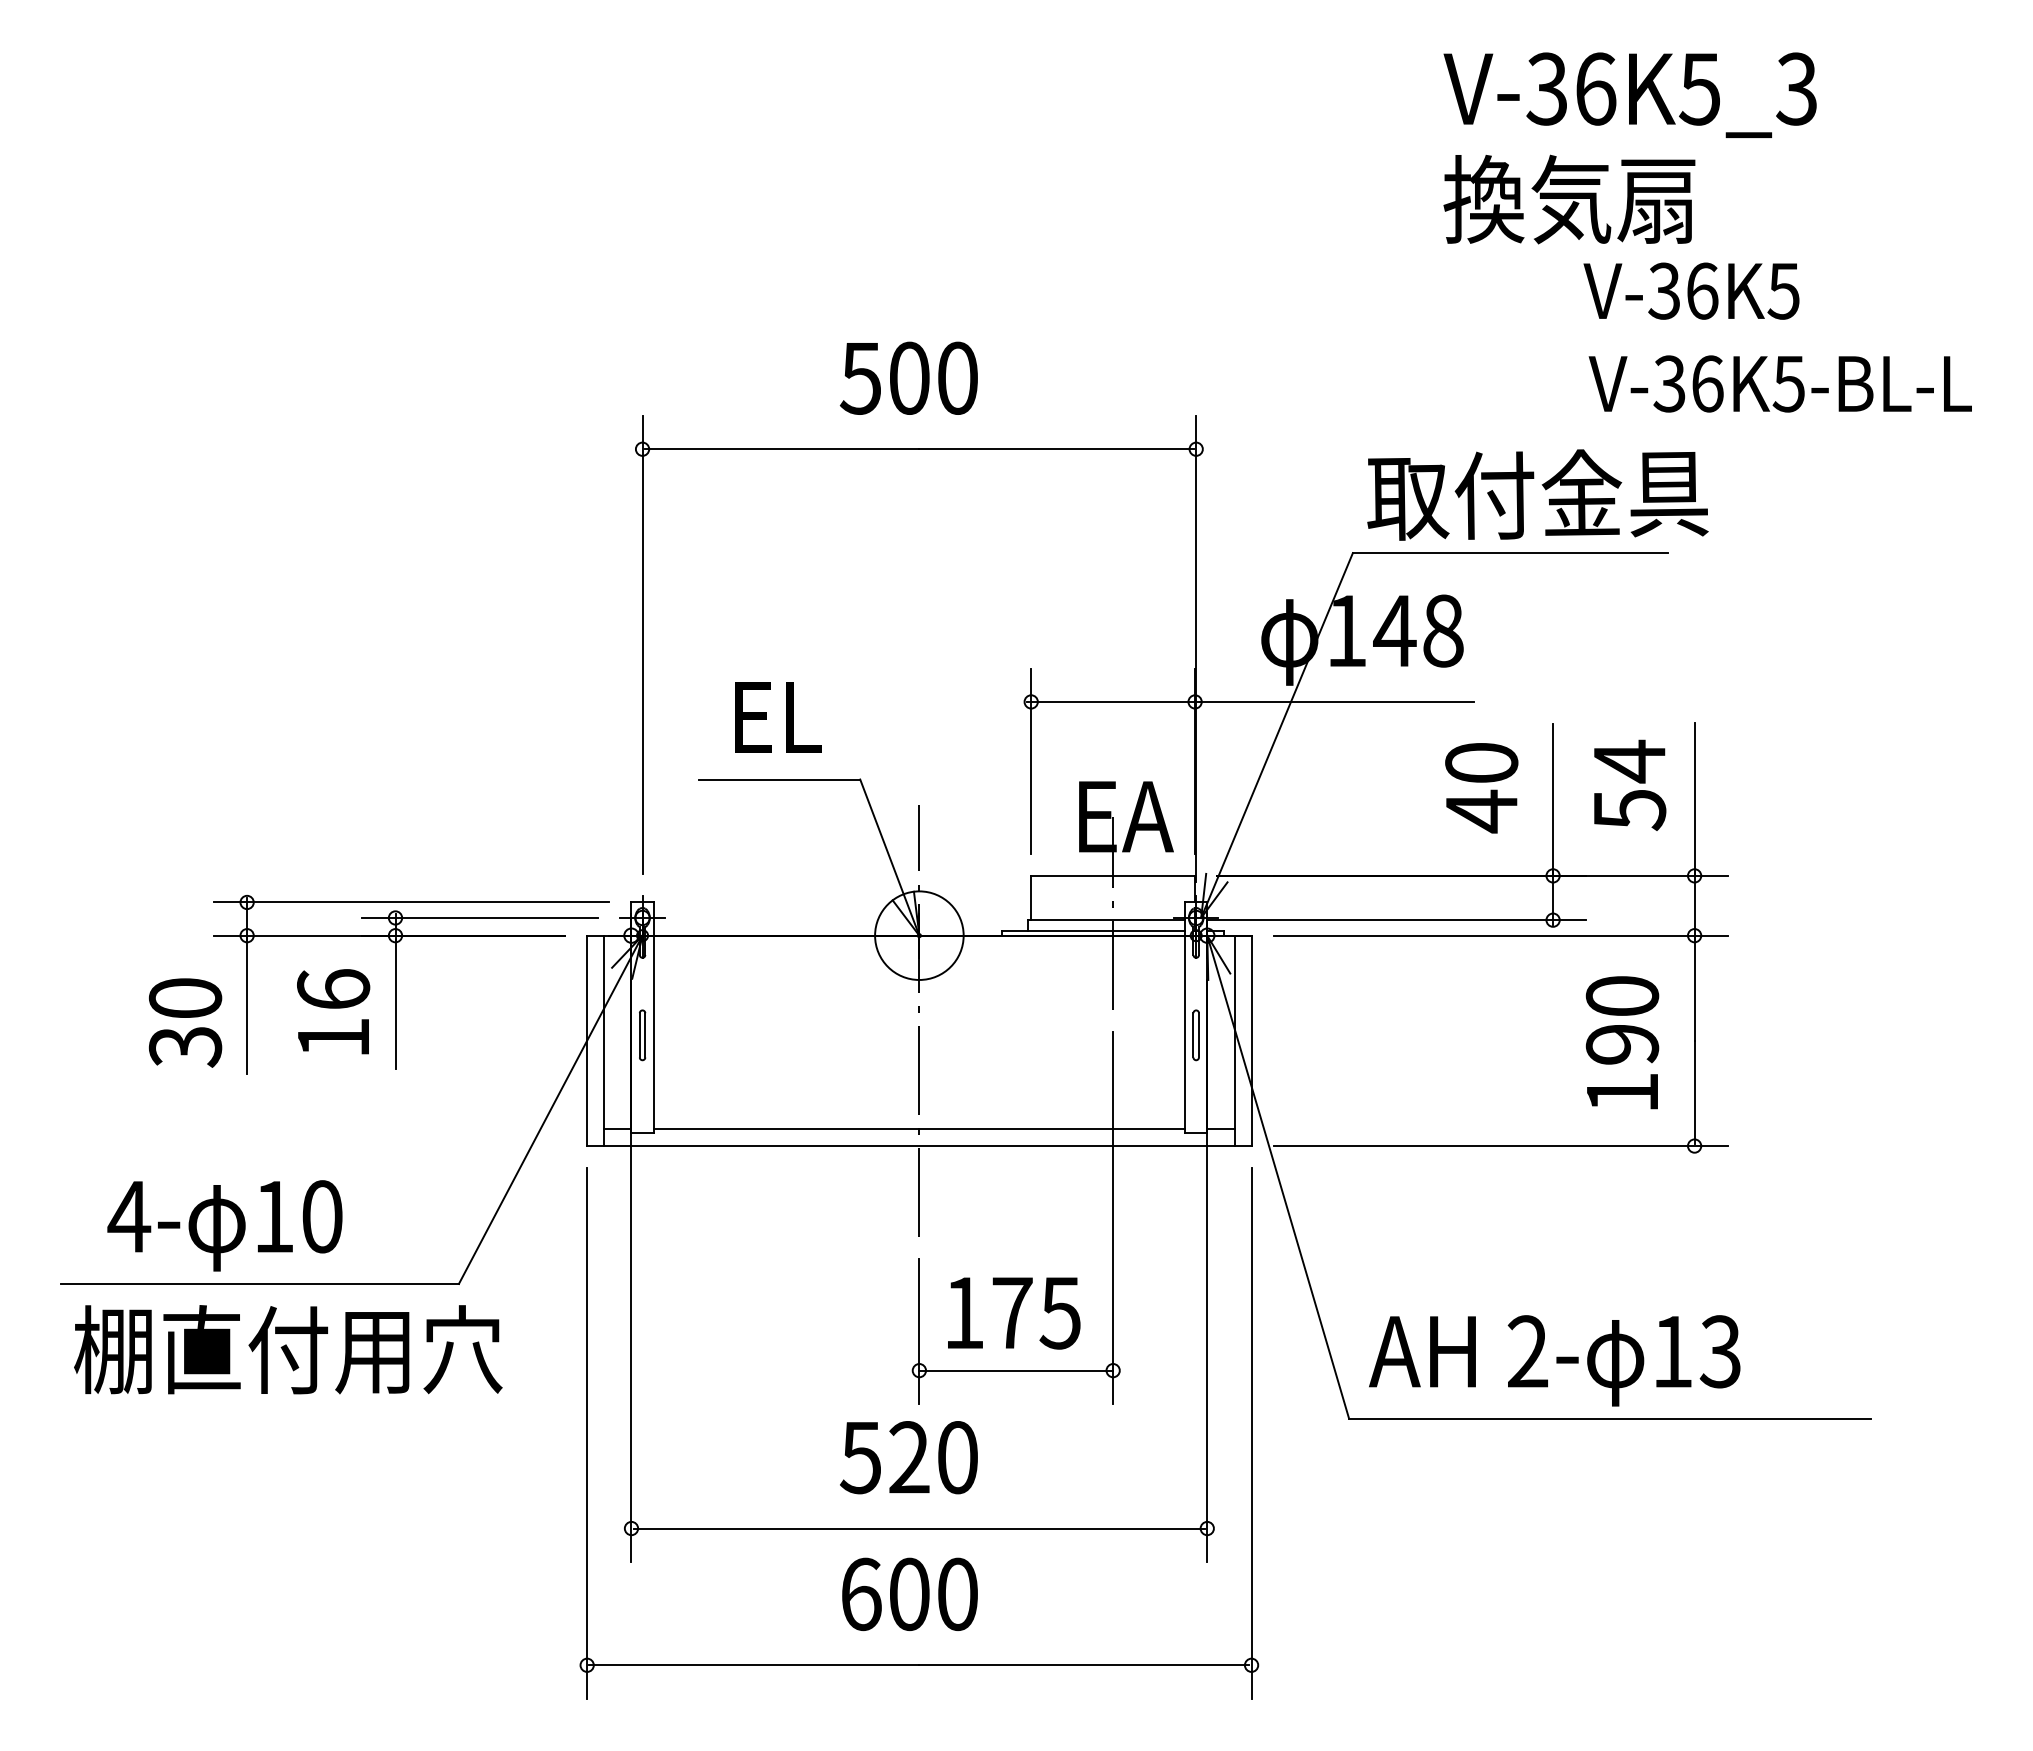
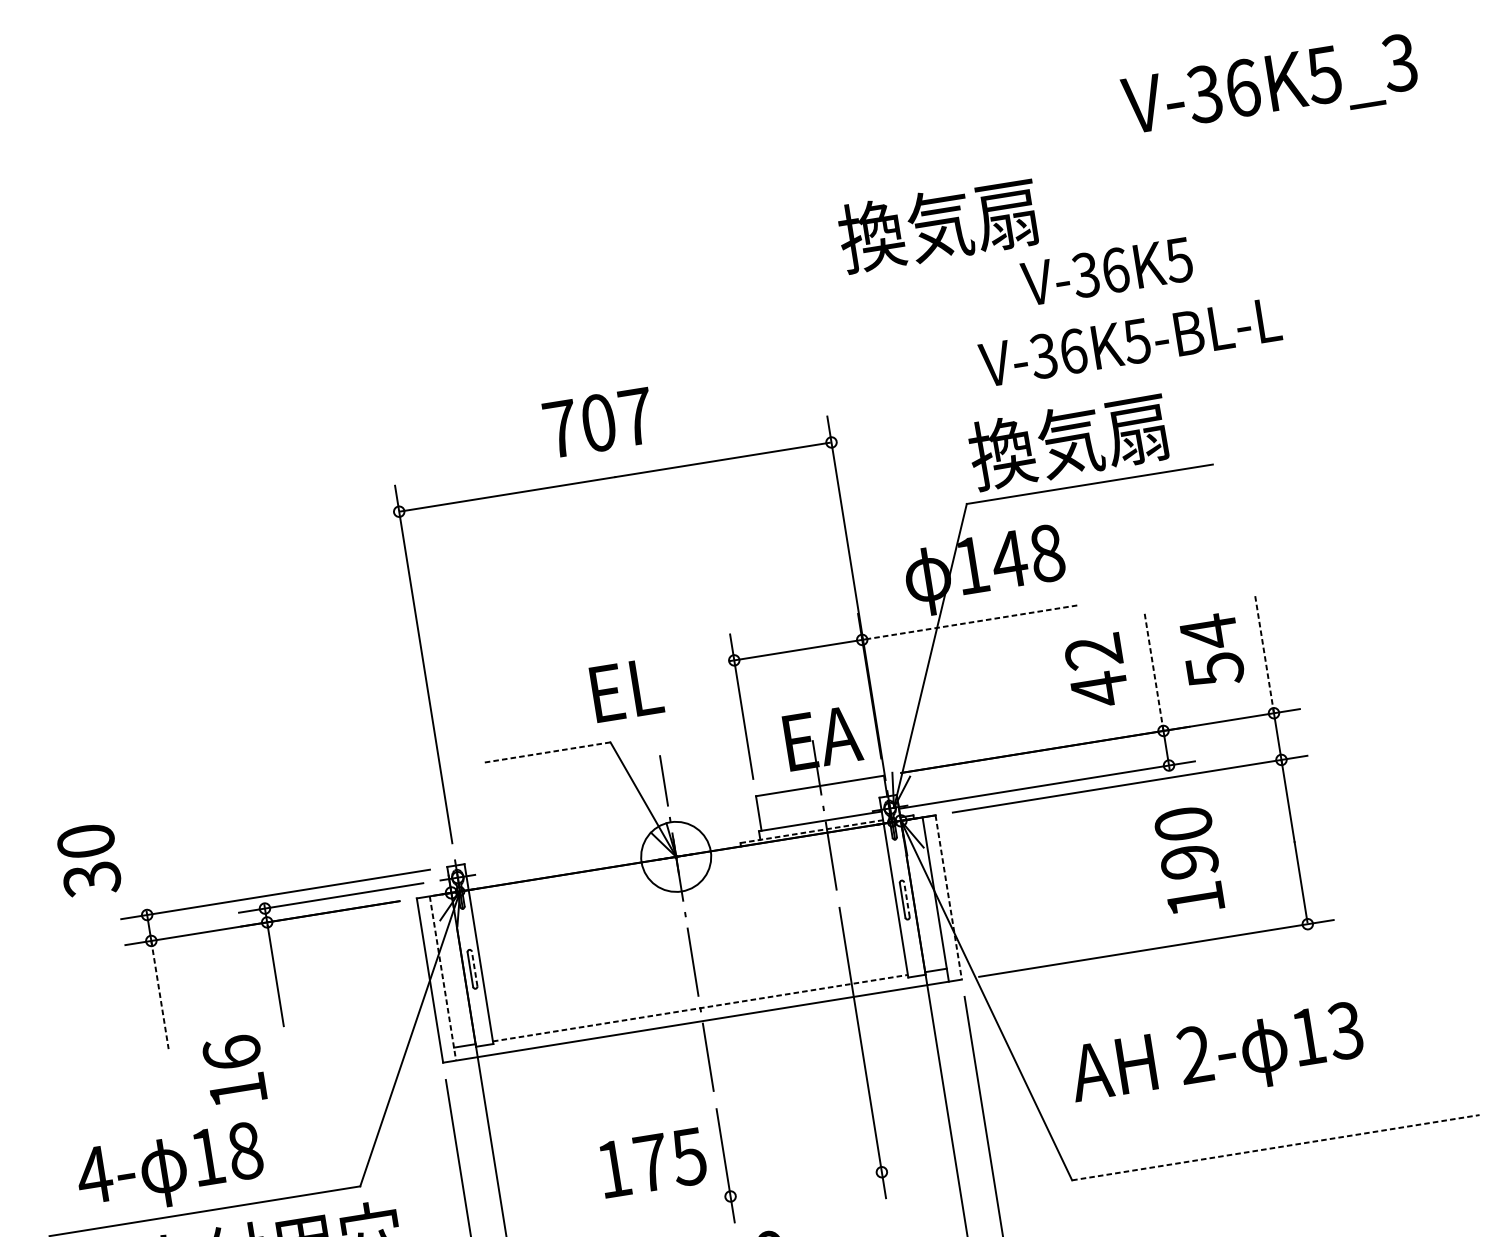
text: (1629, 94) -> (1269, 88), moved
text: (1569, 199) -> (938, 225), moved
text: (1691, 290) -> (1107, 271), moved
text: (908, 377) -> (597, 422), 500 -> 707
text: (1779, 383) -> (1129, 342), moved
text: (1537, 495) -> (1103, 435), 取付金具 -> 換気扇
line: (1337, 701) -> (973, 621), solid -> dashed
text: (778, 717) -> (627, 690), moved
text: (1481, 763) -> (1093, 652), 40 -> 42
line: (779, 779) -> (547, 752), solid -> dashed
line: (1694, 799) -> (1264, 653), solid -> dashed
line: (1553, 800) -> (1154, 672), solid -> dashed
line: (1094, 931) -> (812, 831), solid -> dashed
line: (247, 1005) -> (160, 995), solid -> dashed
text: (333, 1011) -> (234, 1069), moved
text: (185, 1022) -> (89, 860), moved
line: (645, 1034) -> (474, 968), solid -> dashed
line: (1198, 1034) -> (906, 899), solid -> dashed
line: (603, 1041) -> (442, 979), solid -> dashed
line: (1251, 1041) -> (948, 897), solid -> dashed
text: (1622, 1042) -> (1189, 860), moved
line: (919, 1129) -> (700, 1008), solid -> dashed
text: (322, 1216) -> (245, 1150), 10 -> 18
text: (1014, 1313) -> (653, 1163), moved
text: (1554, 1360) -> (1217, 1058), moved
line: (1016, 1370) -> (806, 1184), removed
line: (1610, 1418) -> (1276, 1147), solid -> dashed

